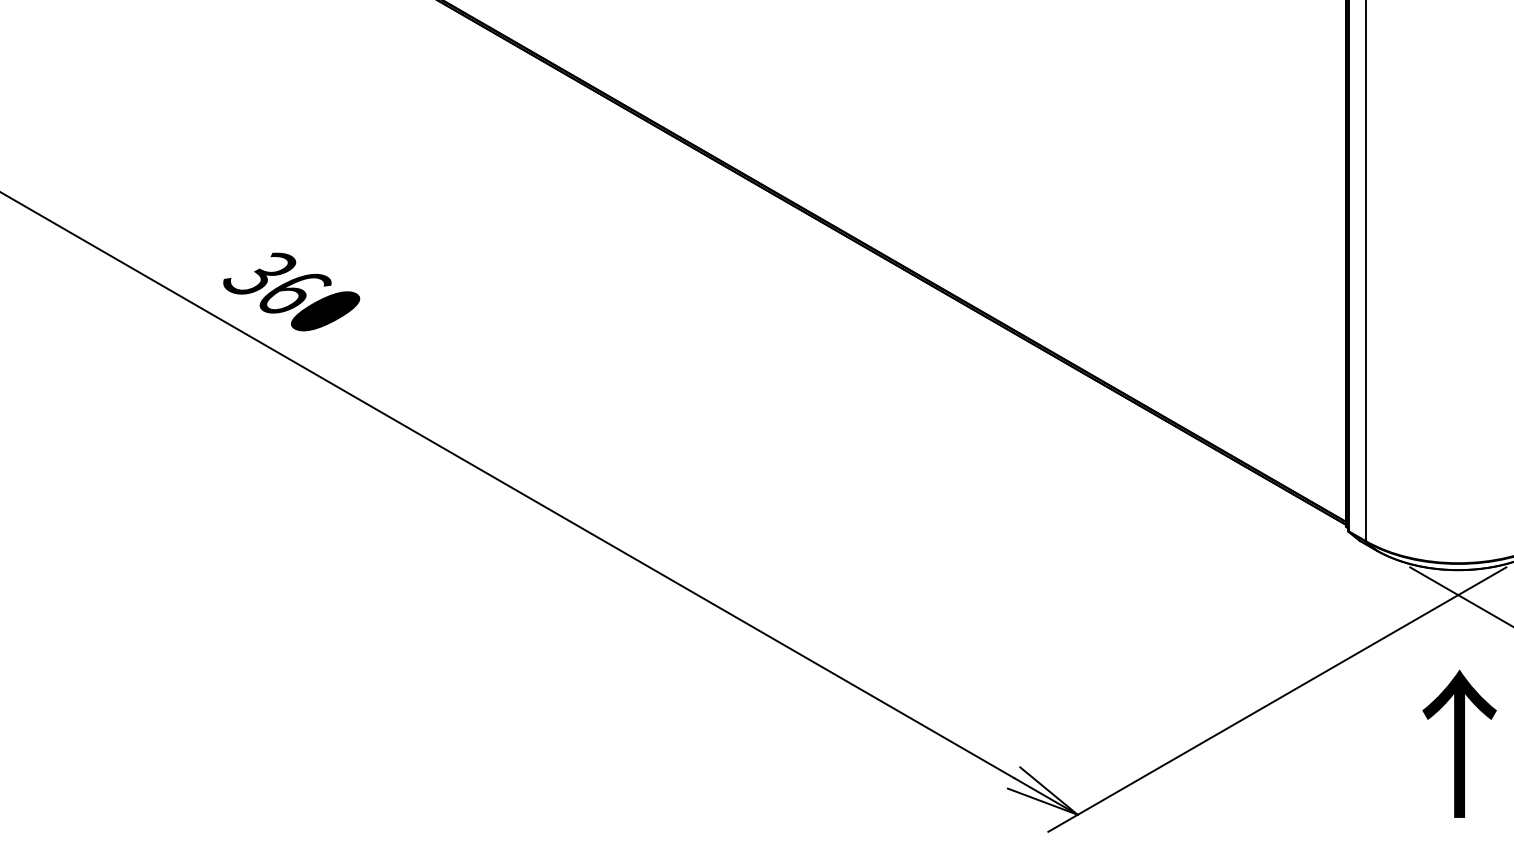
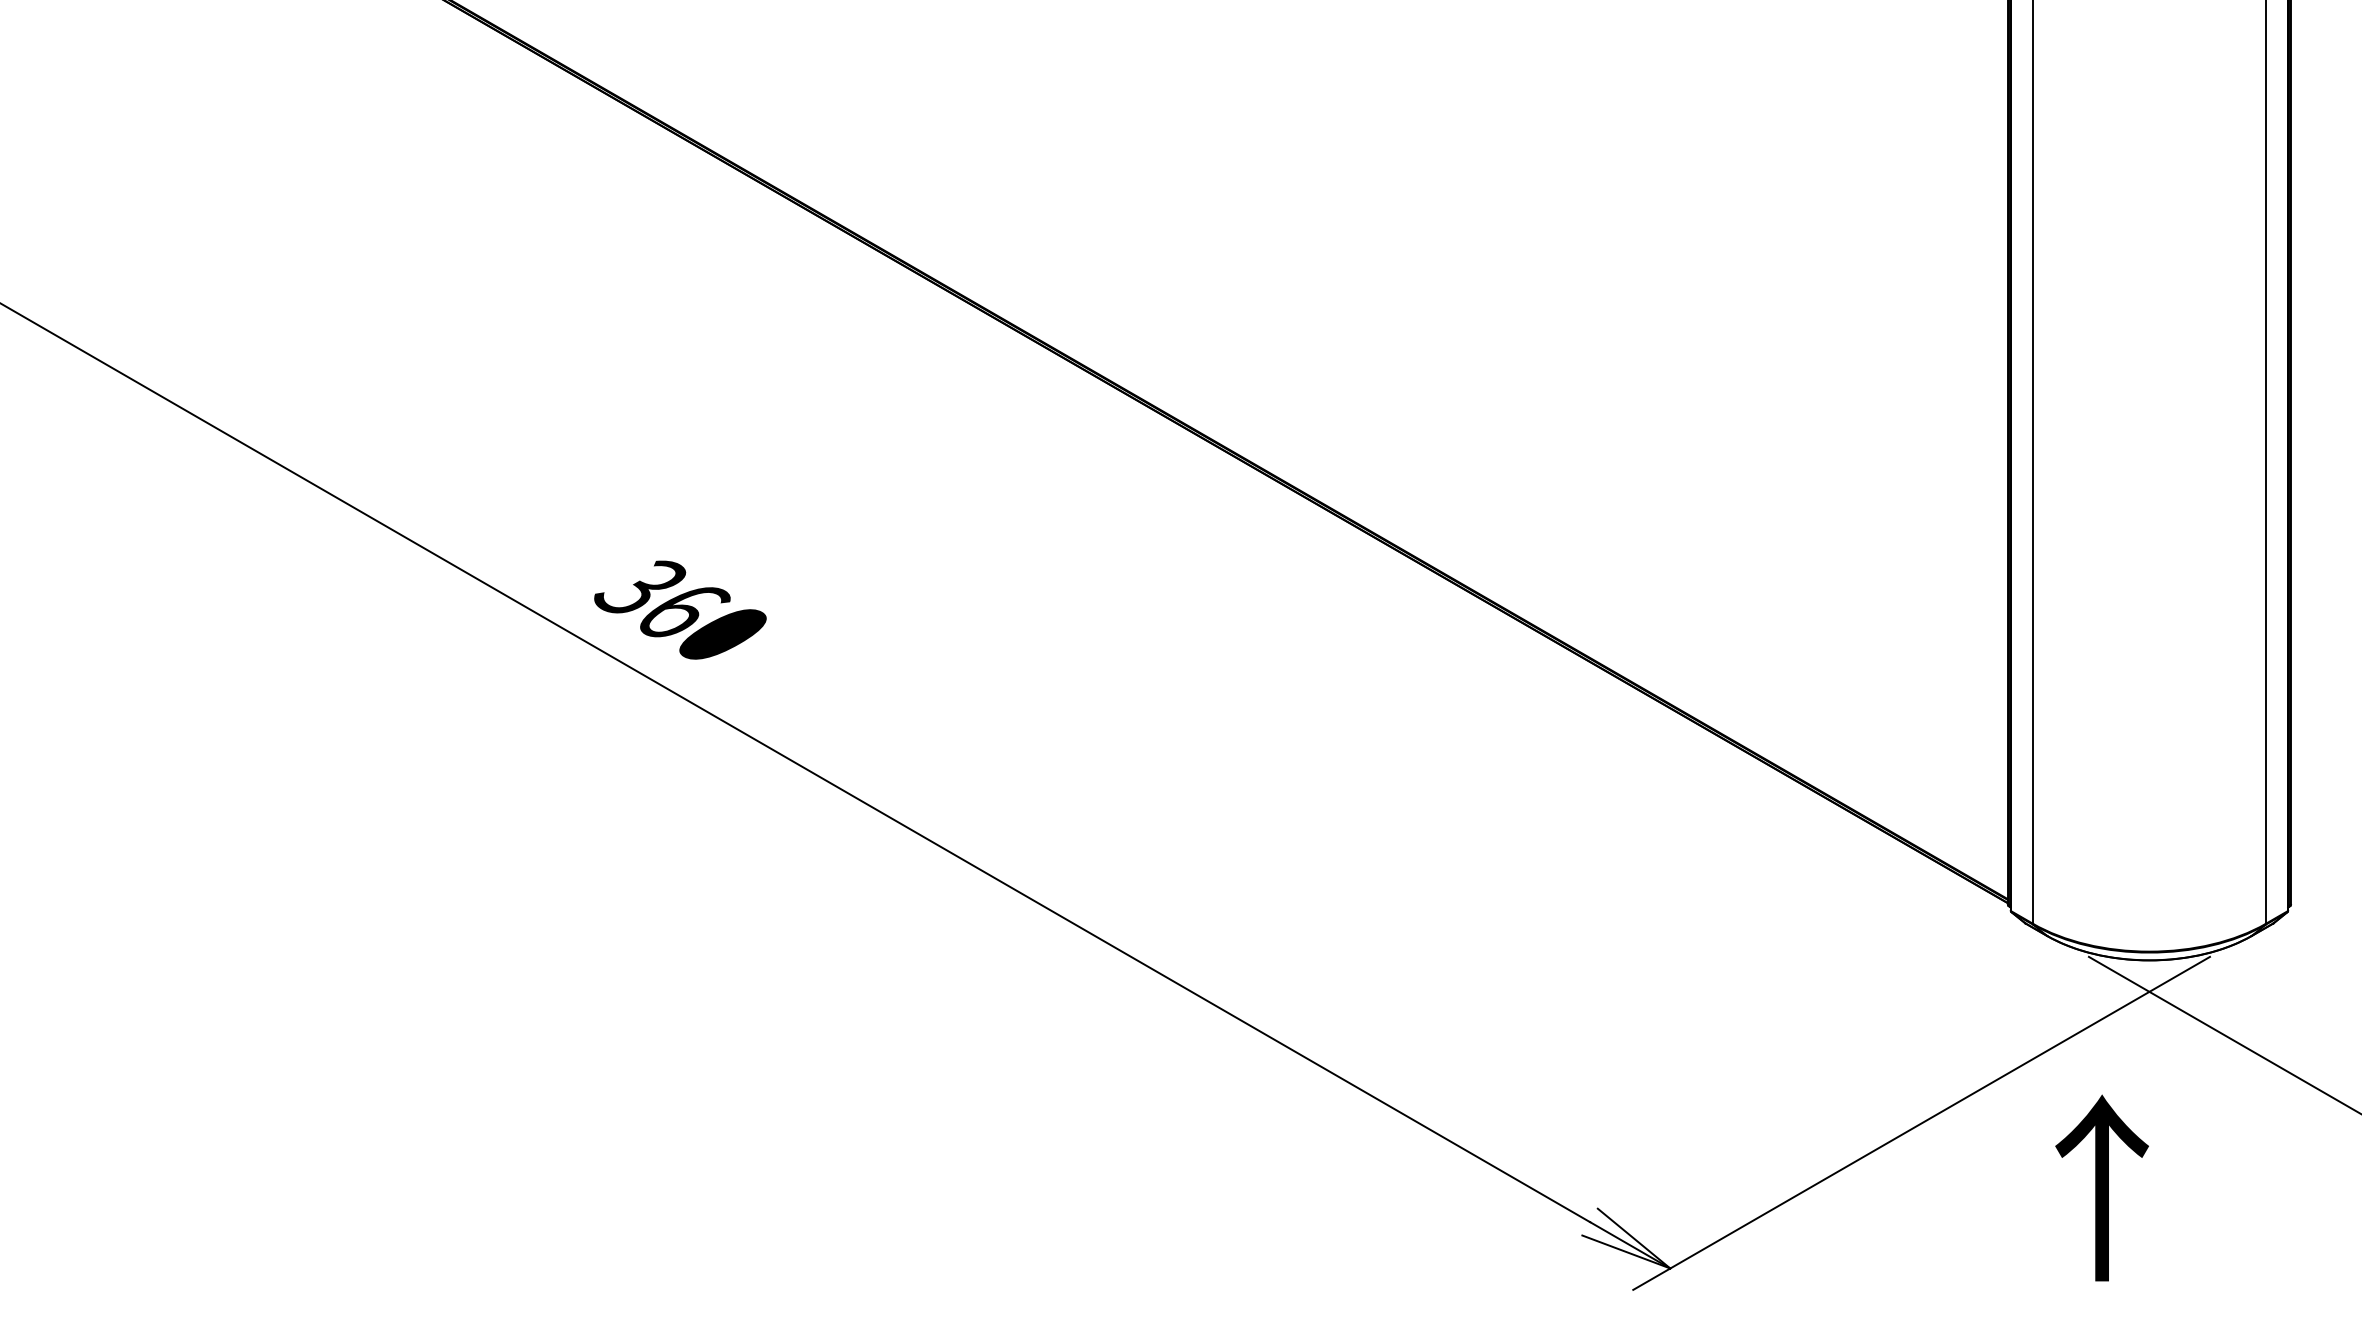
text: (1459, 743) -> (2101, 1187), moved

